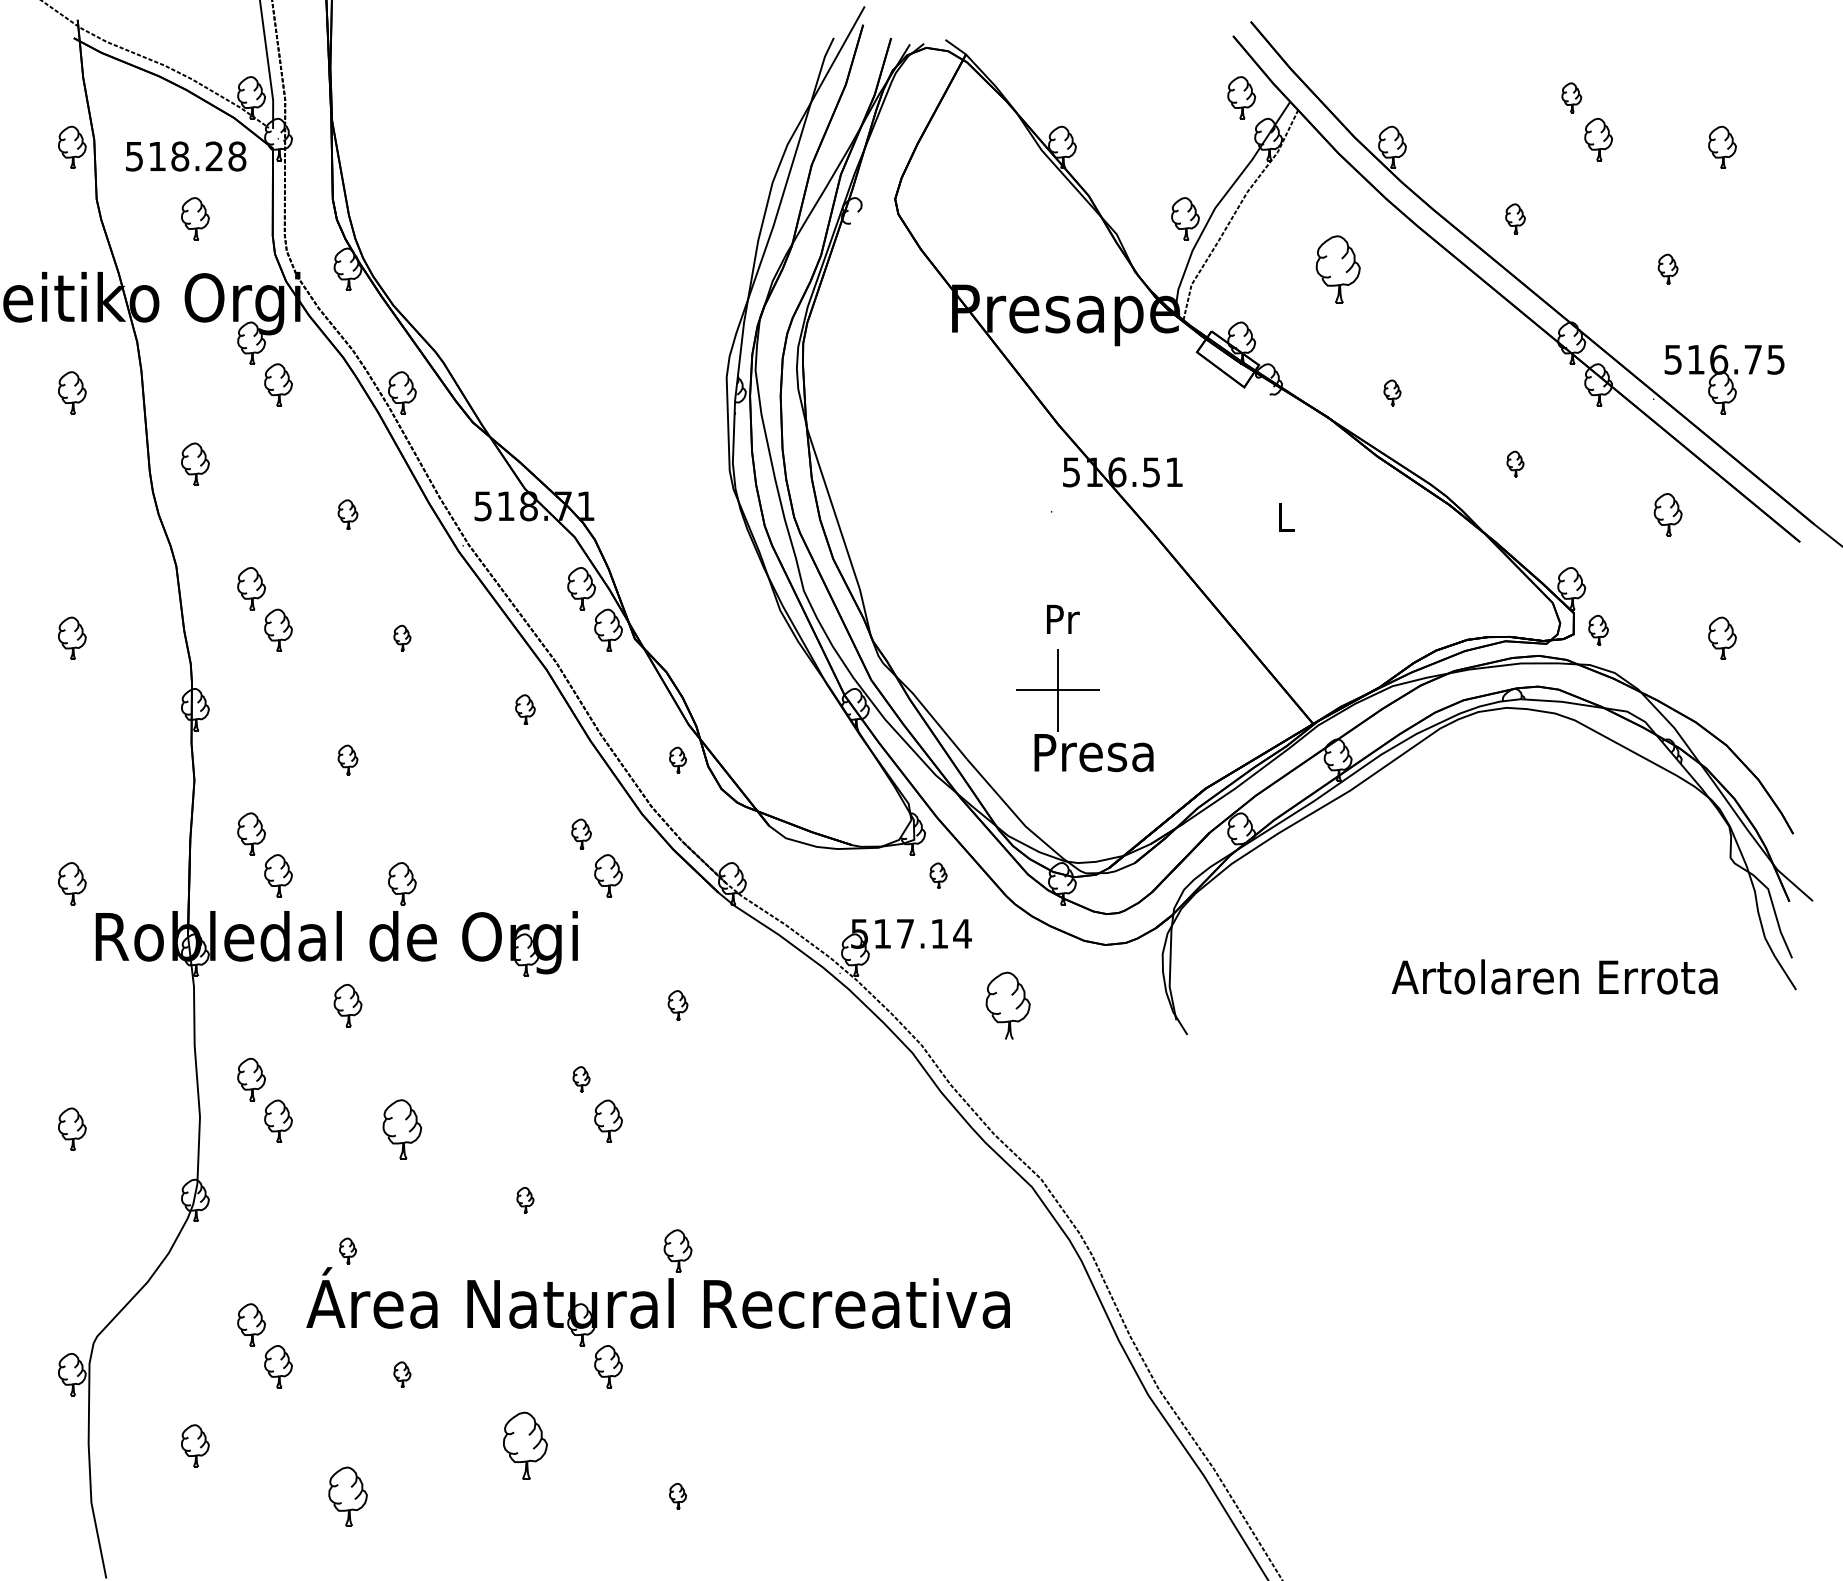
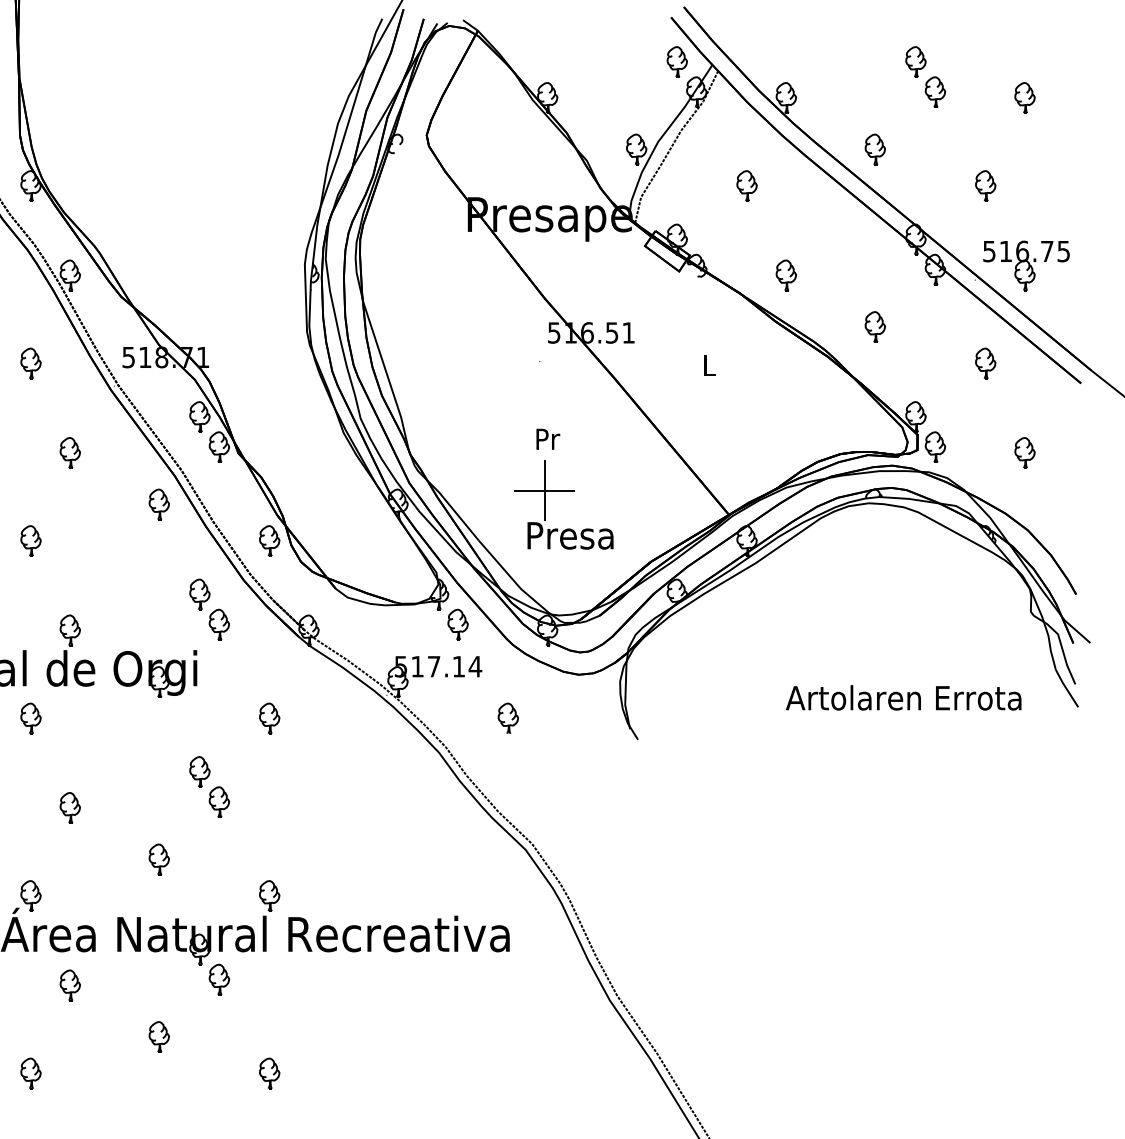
part: (1571, 97) -> (915, 61), size x1.43
part: (1515, 218) -> (875, 149), size x1.43
part: (1337, 268) -> (746, 185), size x0.62
part: (1667, 268) -> (985, 185), size x1.43
part: (1392, 392) -> (786, 275), size x1.67
part: (1515, 463) -> (875, 326), size x1.67
part: (347, 514) -> (30, 363), size x1.43
part: (1598, 629) -> (935, 446), size x1.43
part: (402, 637) -> (70, 452), size x1.67
part: (525, 709) -> (159, 504), size x1.43
part: (347, 759) -> (30, 540), size x1.43
part: (677, 759) -> (269, 540), size x1.67
part: (581, 833) -> (199, 594), size x1.43
part: (938, 875) -> (458, 624), size x1.67
part: (1007, 1004) -> (507, 717), size x0.62
part: (677, 1005) -> (269, 718), size x1.43
part: (581, 1079) -> (199, 772), size x1.67
part: (402, 1128) -> (70, 807), size x0.71
part: (525, 1199) -> (159, 858), size x1.67
part: (347, 1250) -> (30, 895), size x1.67
part: (402, 1374) -> (70, 985), size x1.67
part: (525, 1445) -> (159, 1036), size x0.62
part: (347, 1495) -> (30, 1072), size x0.71
part: (677, 1495) -> (269, 1072), size x1.67

